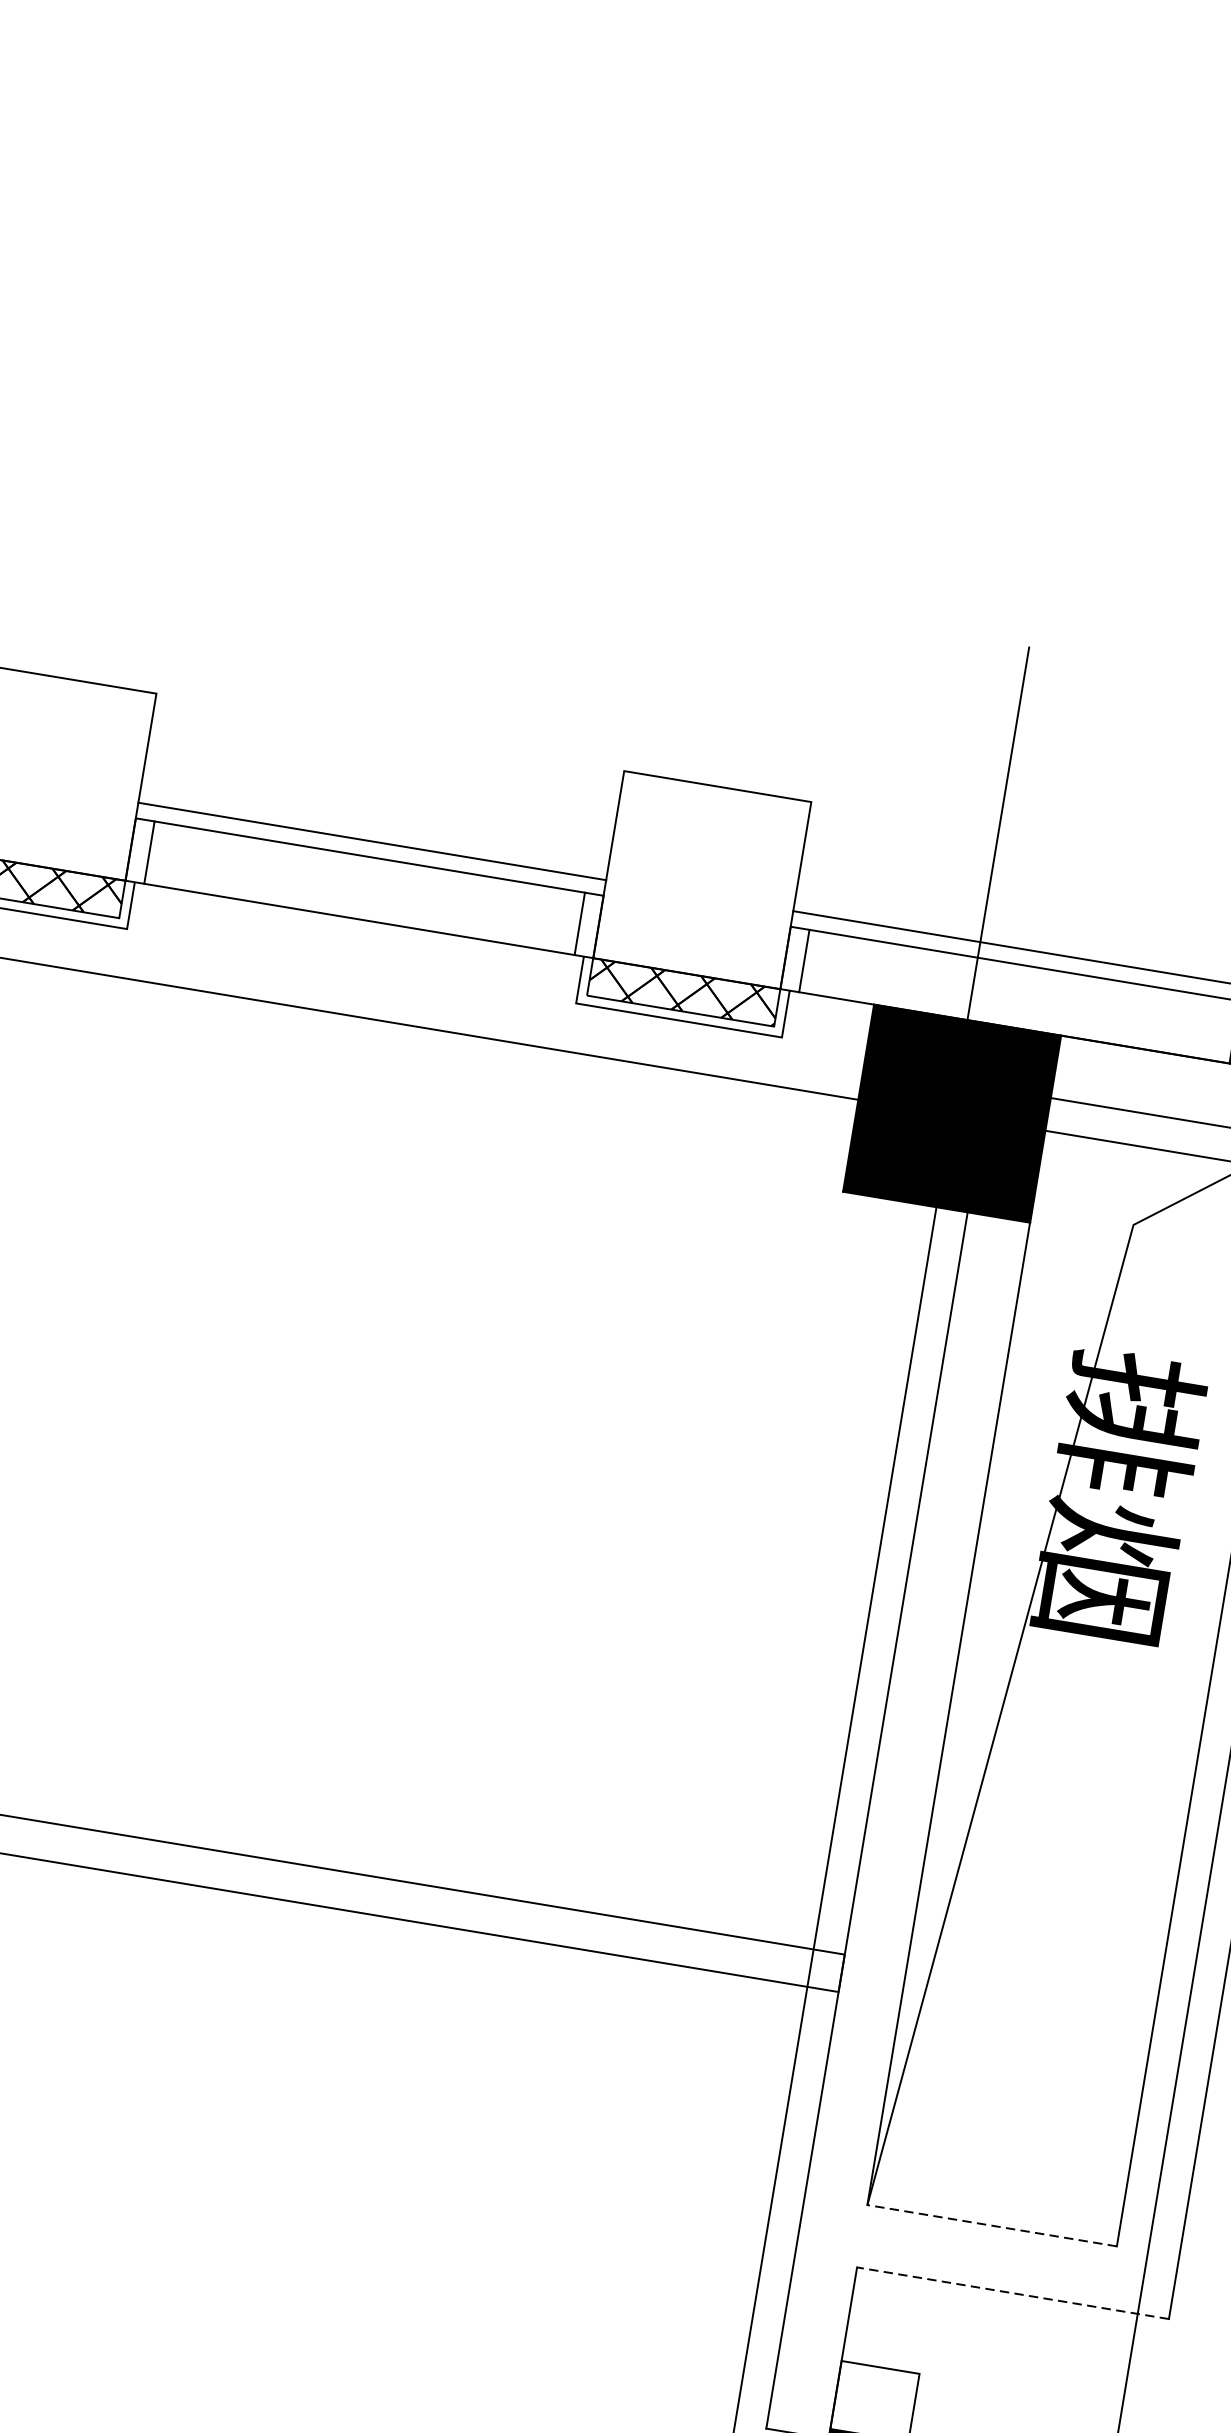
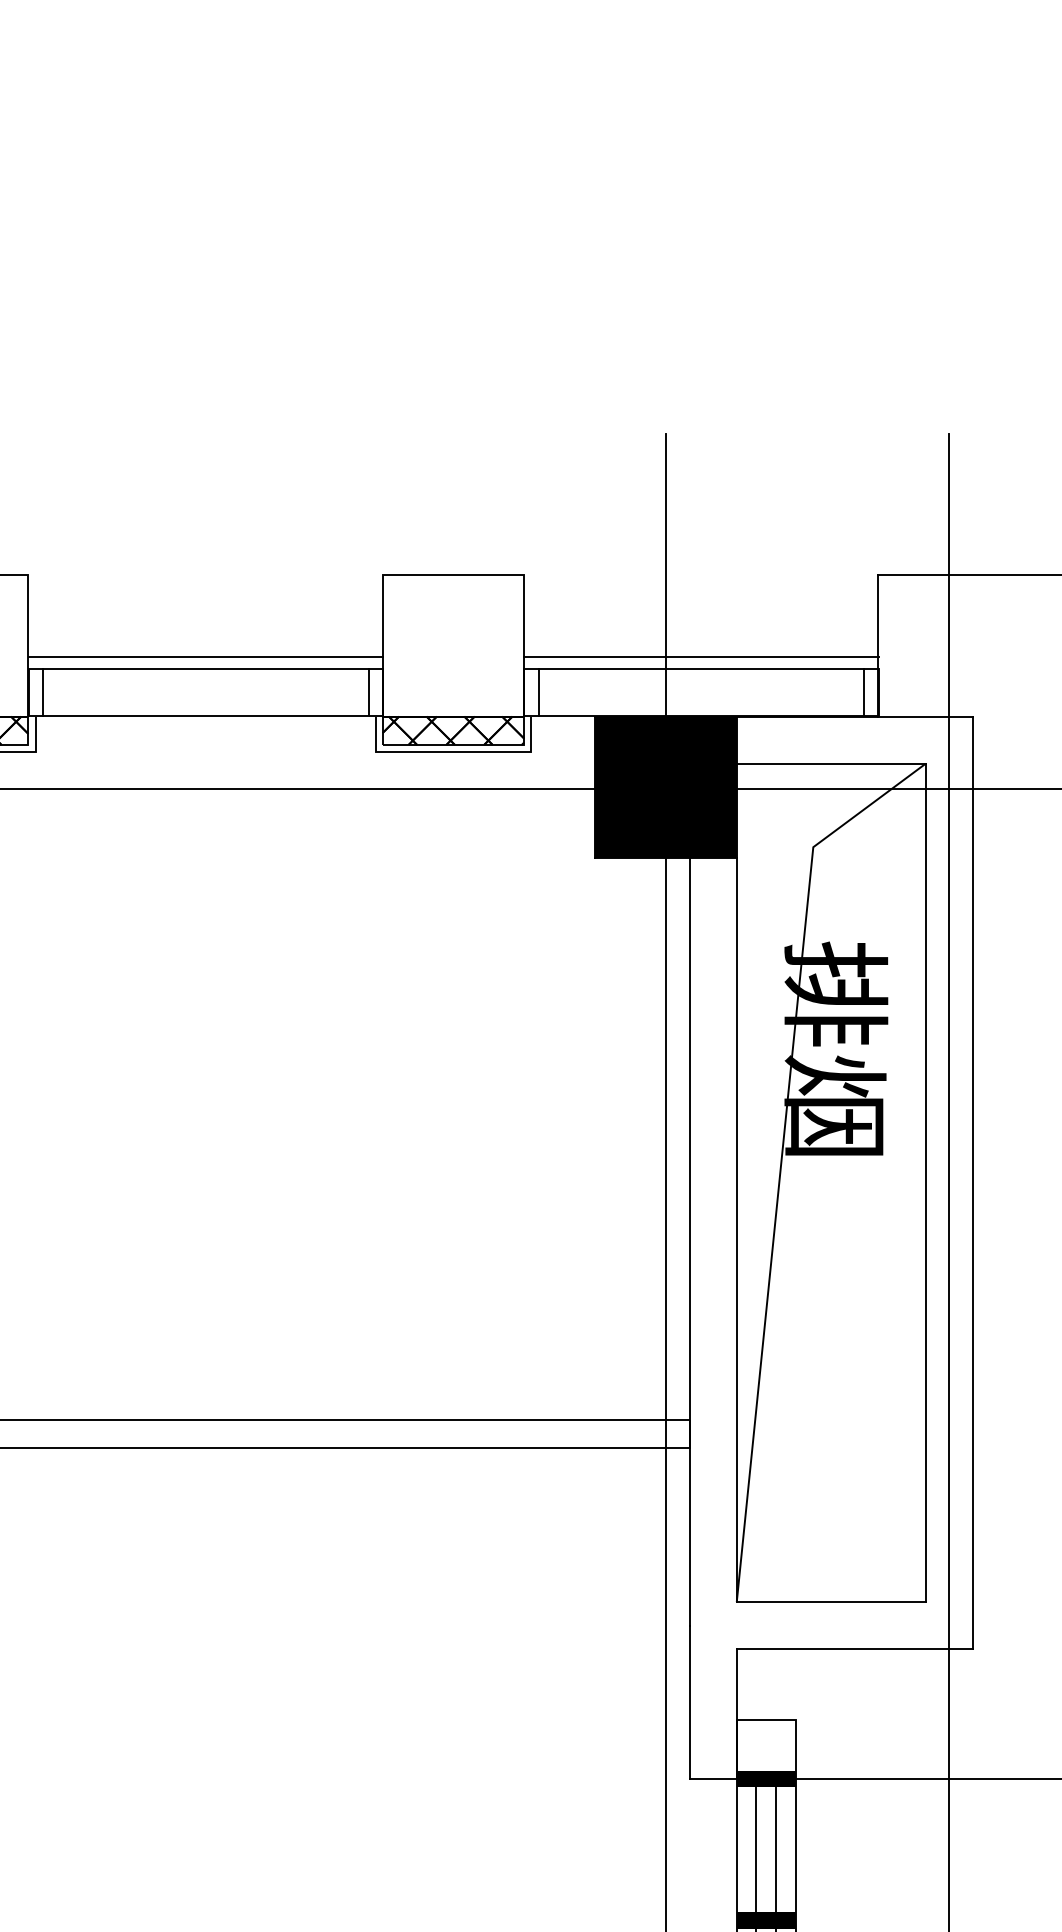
line: (991, 2224) -> (830, 1601), dashed -> solid
line: (1012, 2293) -> (854, 1649), dashed -> solid

